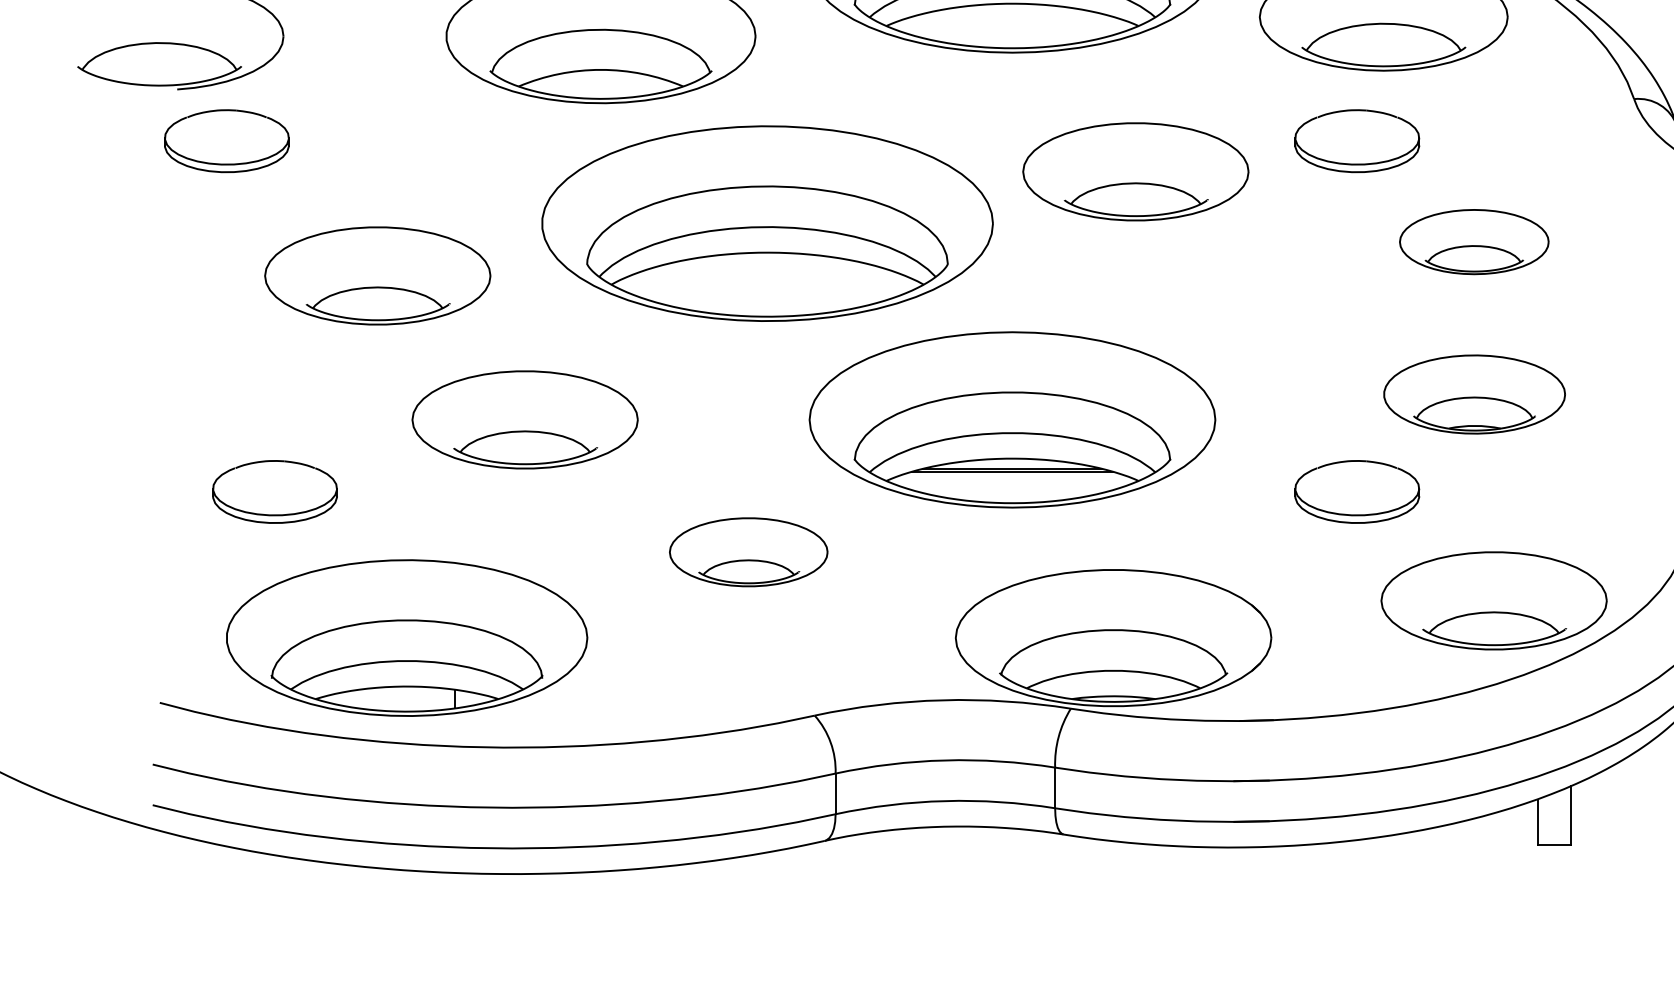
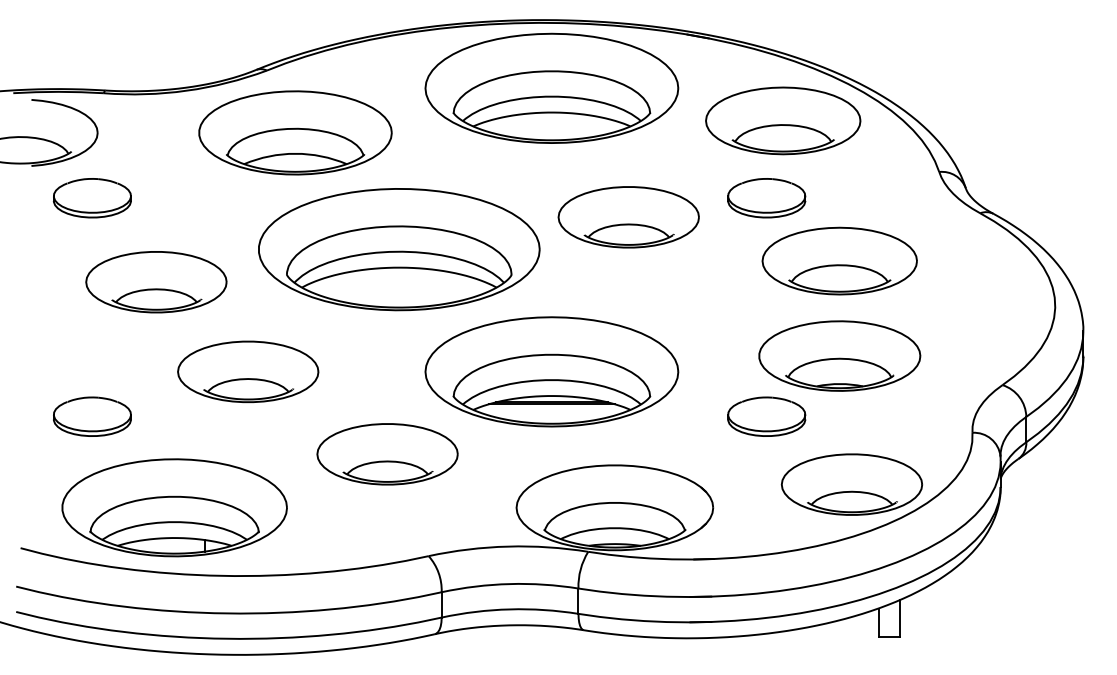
part: (225, 141) -> (91, 198), moved
part: (1474, 241) -> (839, 260), size x1.67
part: (1474, 393) -> (839, 355), size x1.43
part: (748, 552) -> (387, 454), size x1.43

